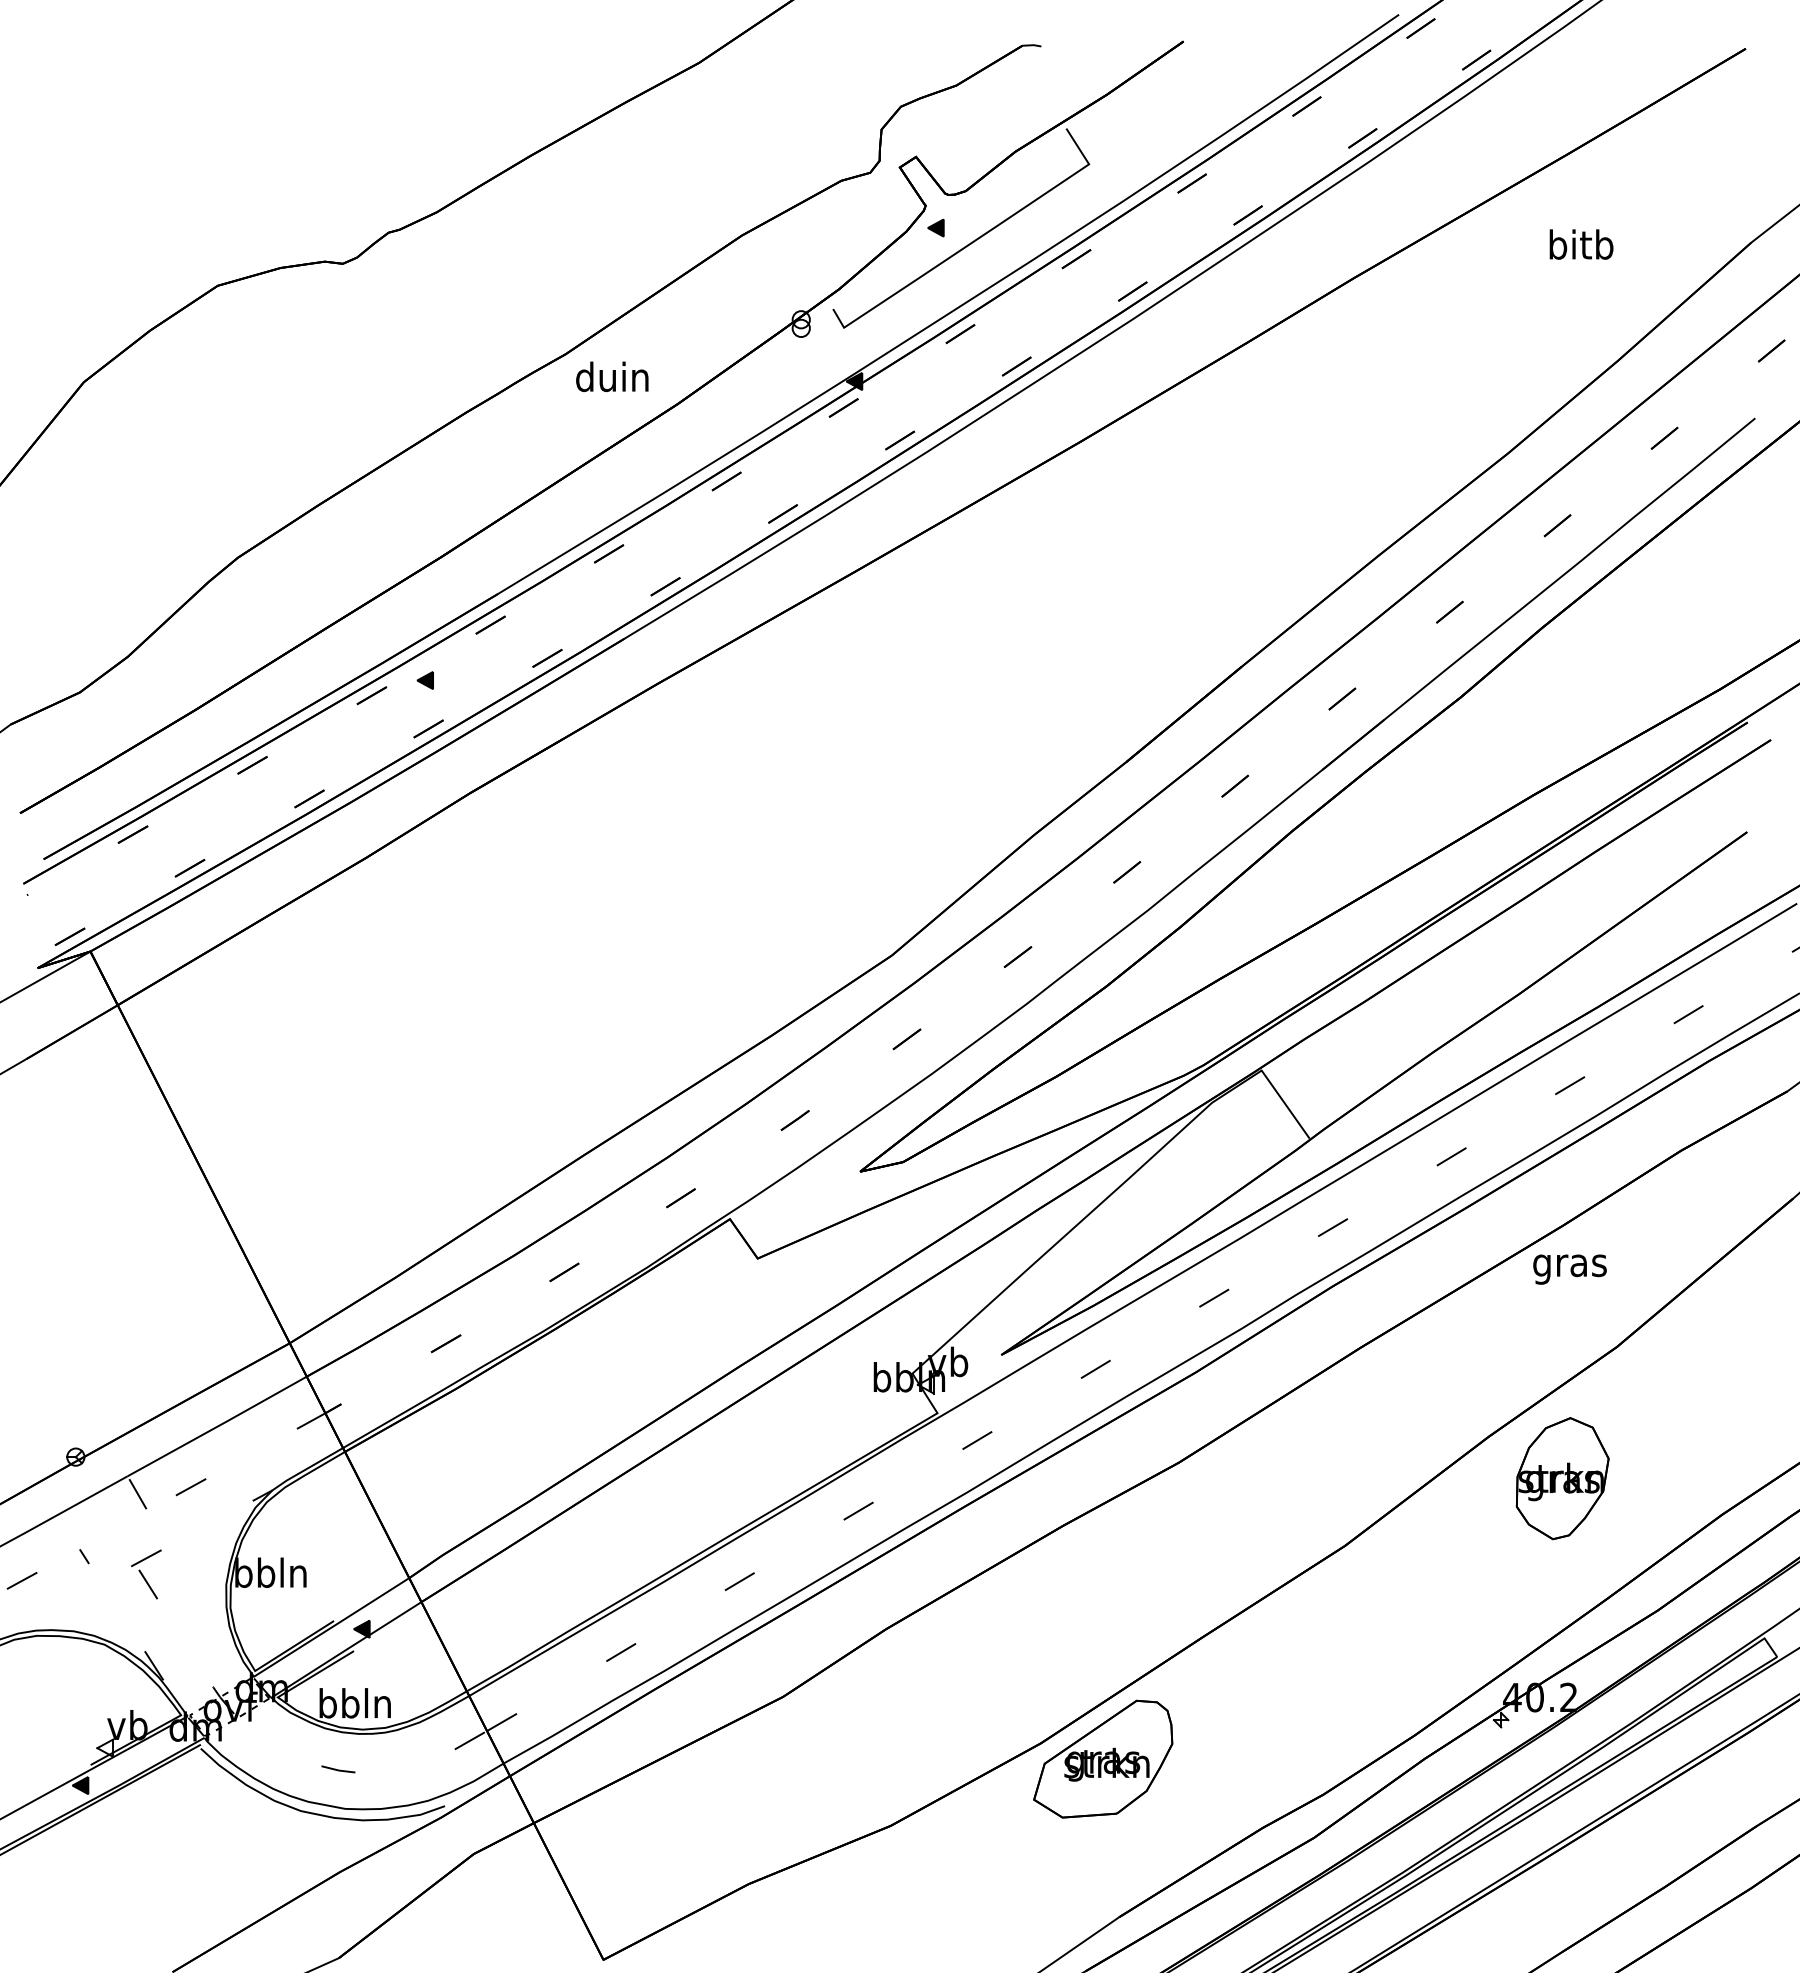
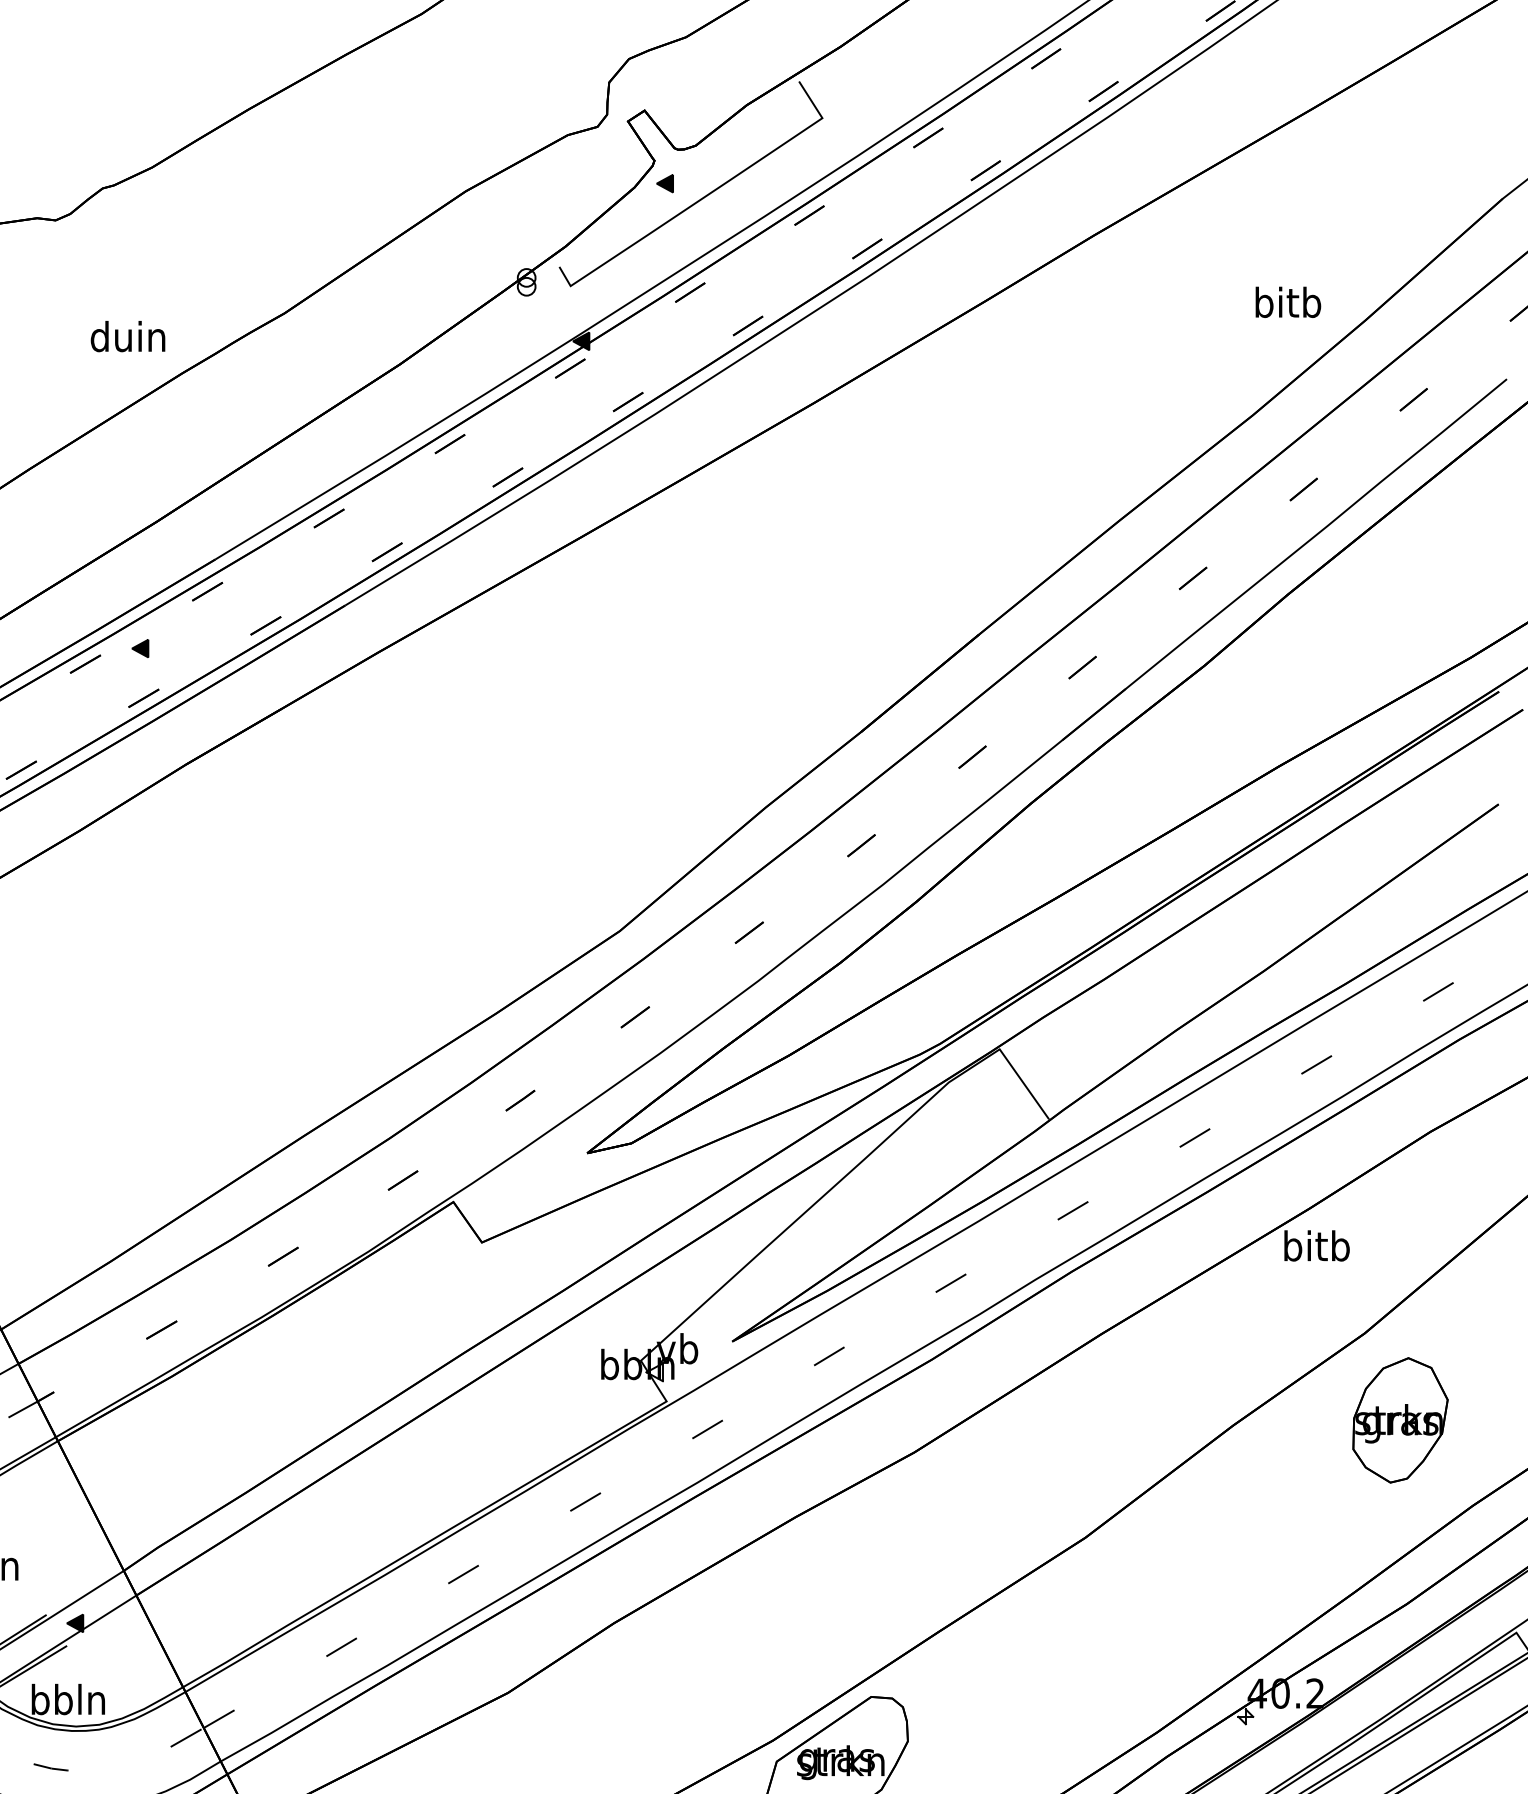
text: (1581, 244) -> (1288, 302), moved
text: (612, 376) -> (128, 336), moved
text: (1569, 1265) -> (1316, 1249), gras -> bitb
part: (1562, 1478) -> (1400, 1420), moved

